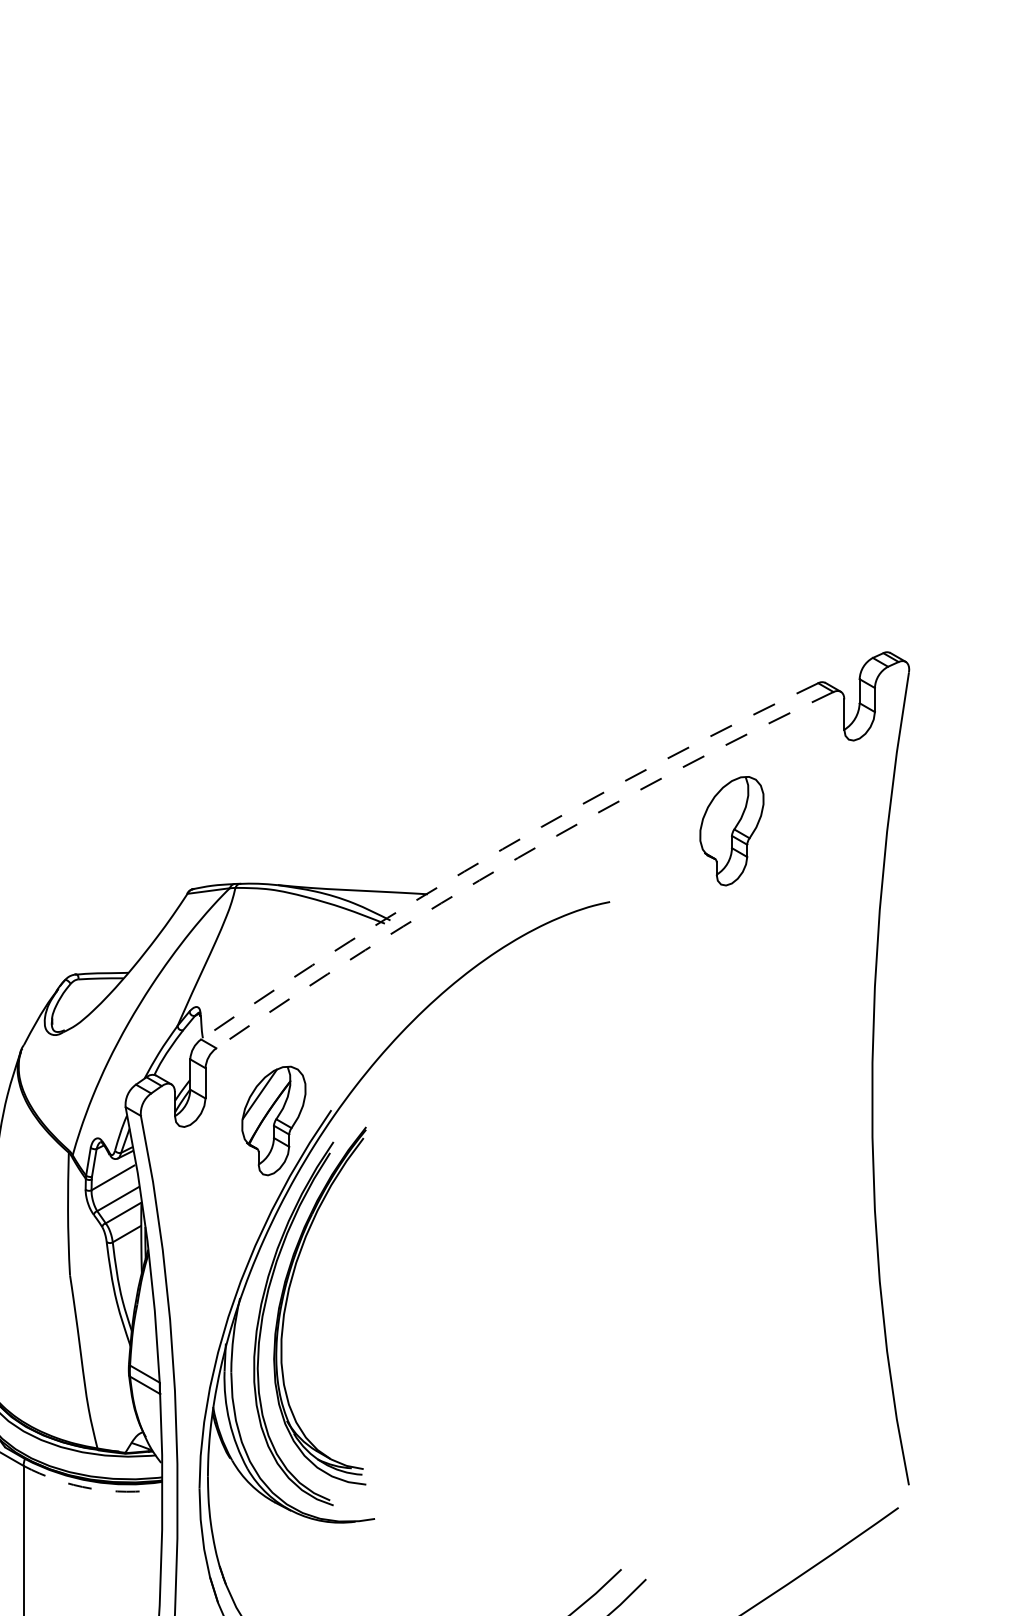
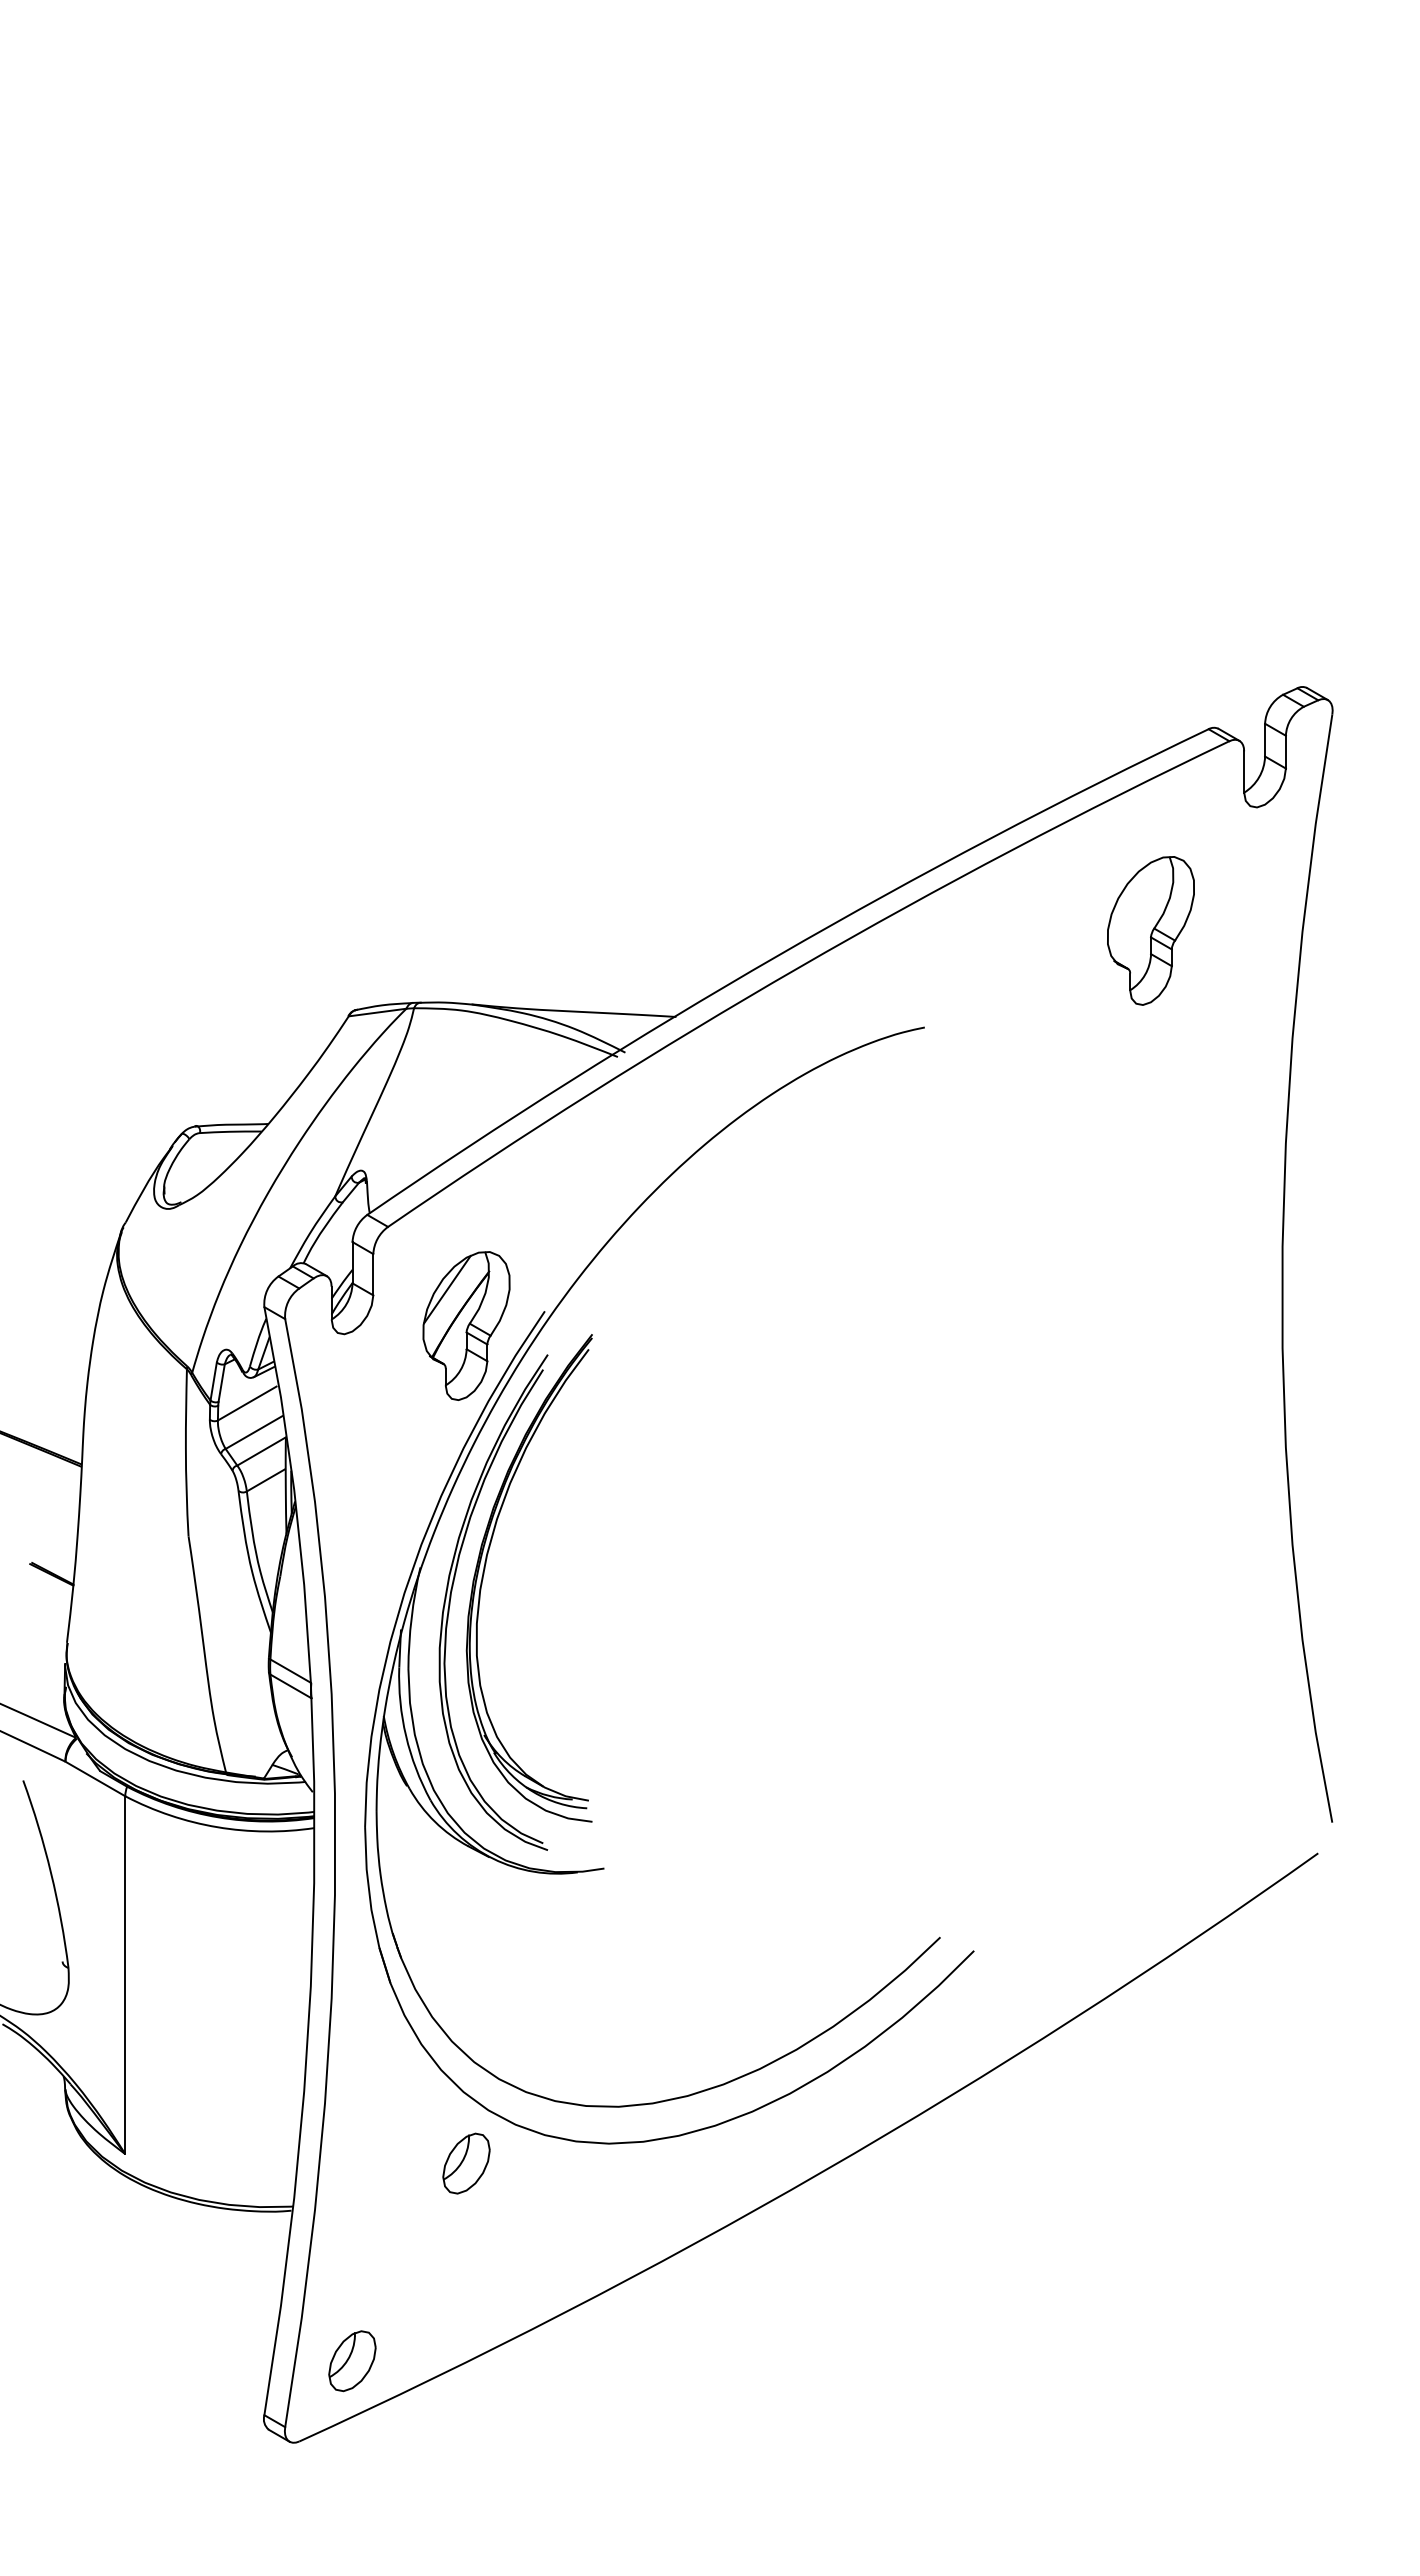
part: (731, 830) -> (1150, 930), moved
arc: (502, 849) -> (778, 955), dashed -> solid
arc: (518, 858) -> (799, 967), dashed -> solid
arc: (91, 1488) -> (217, 1827), dashed -> solid

